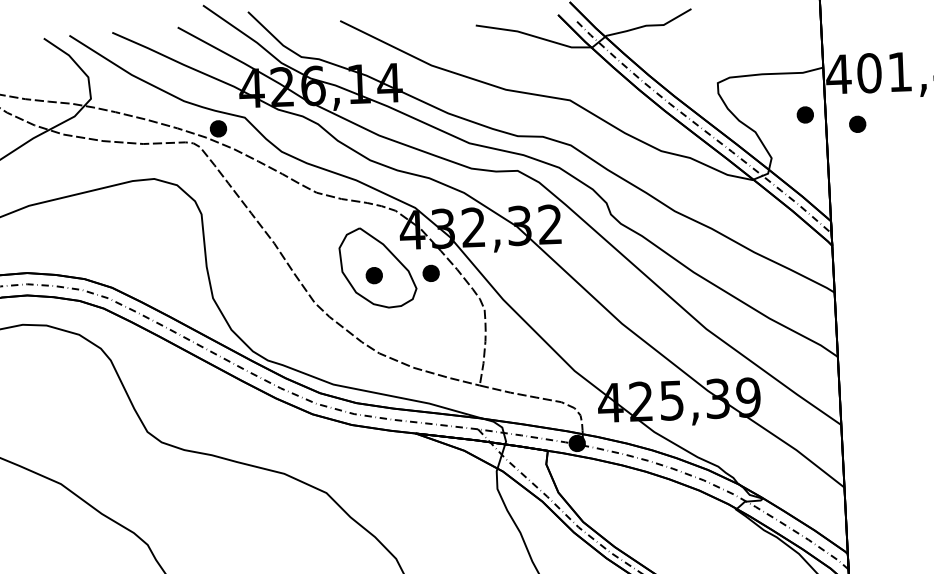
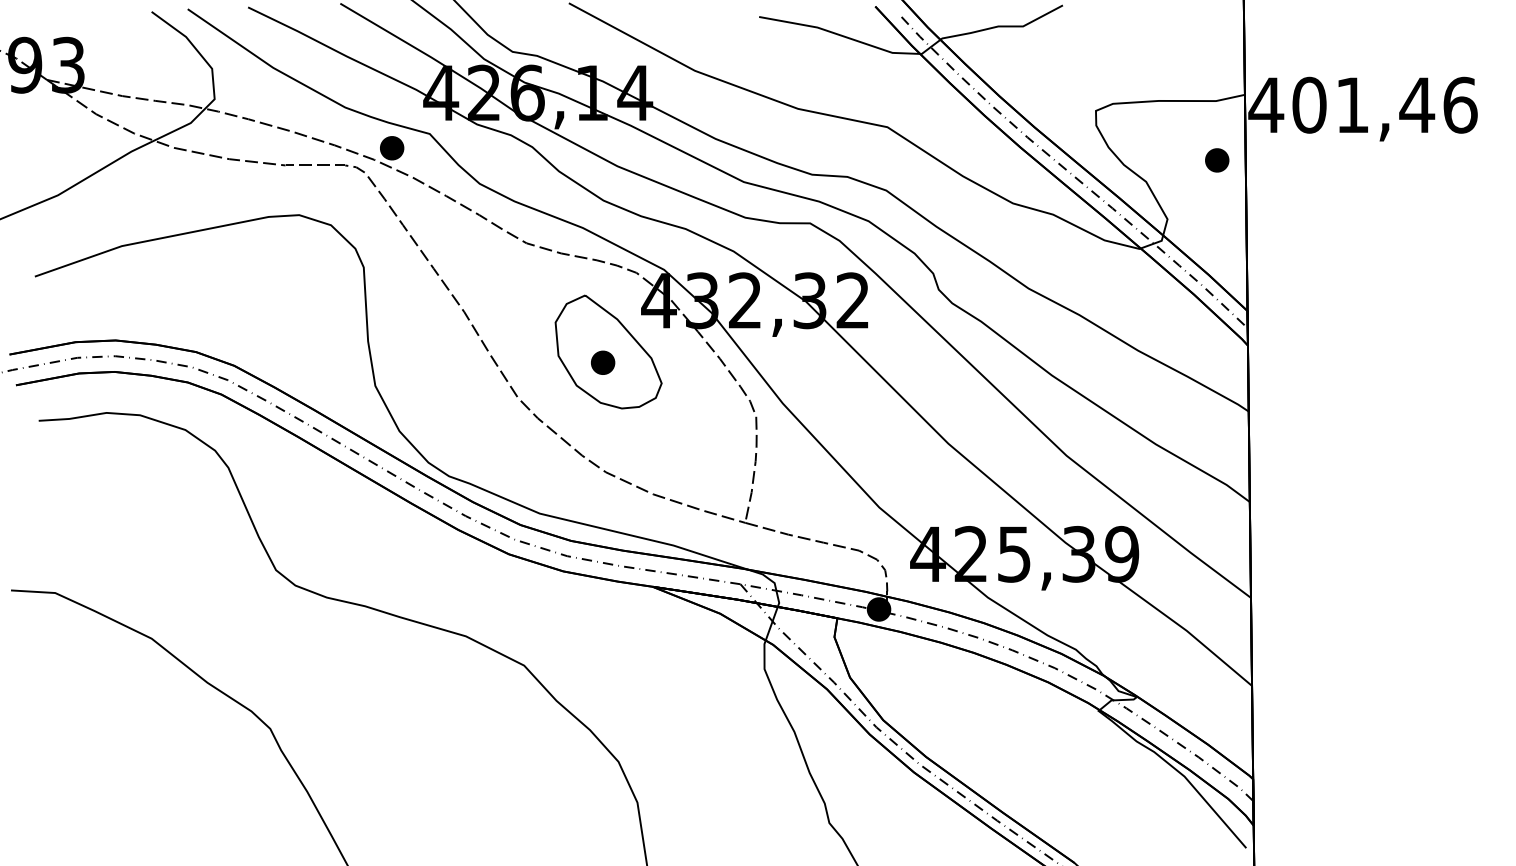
part: (857, 124) -> (1290, 176), removed
part: (431, 273) -> (683, 362), removed

